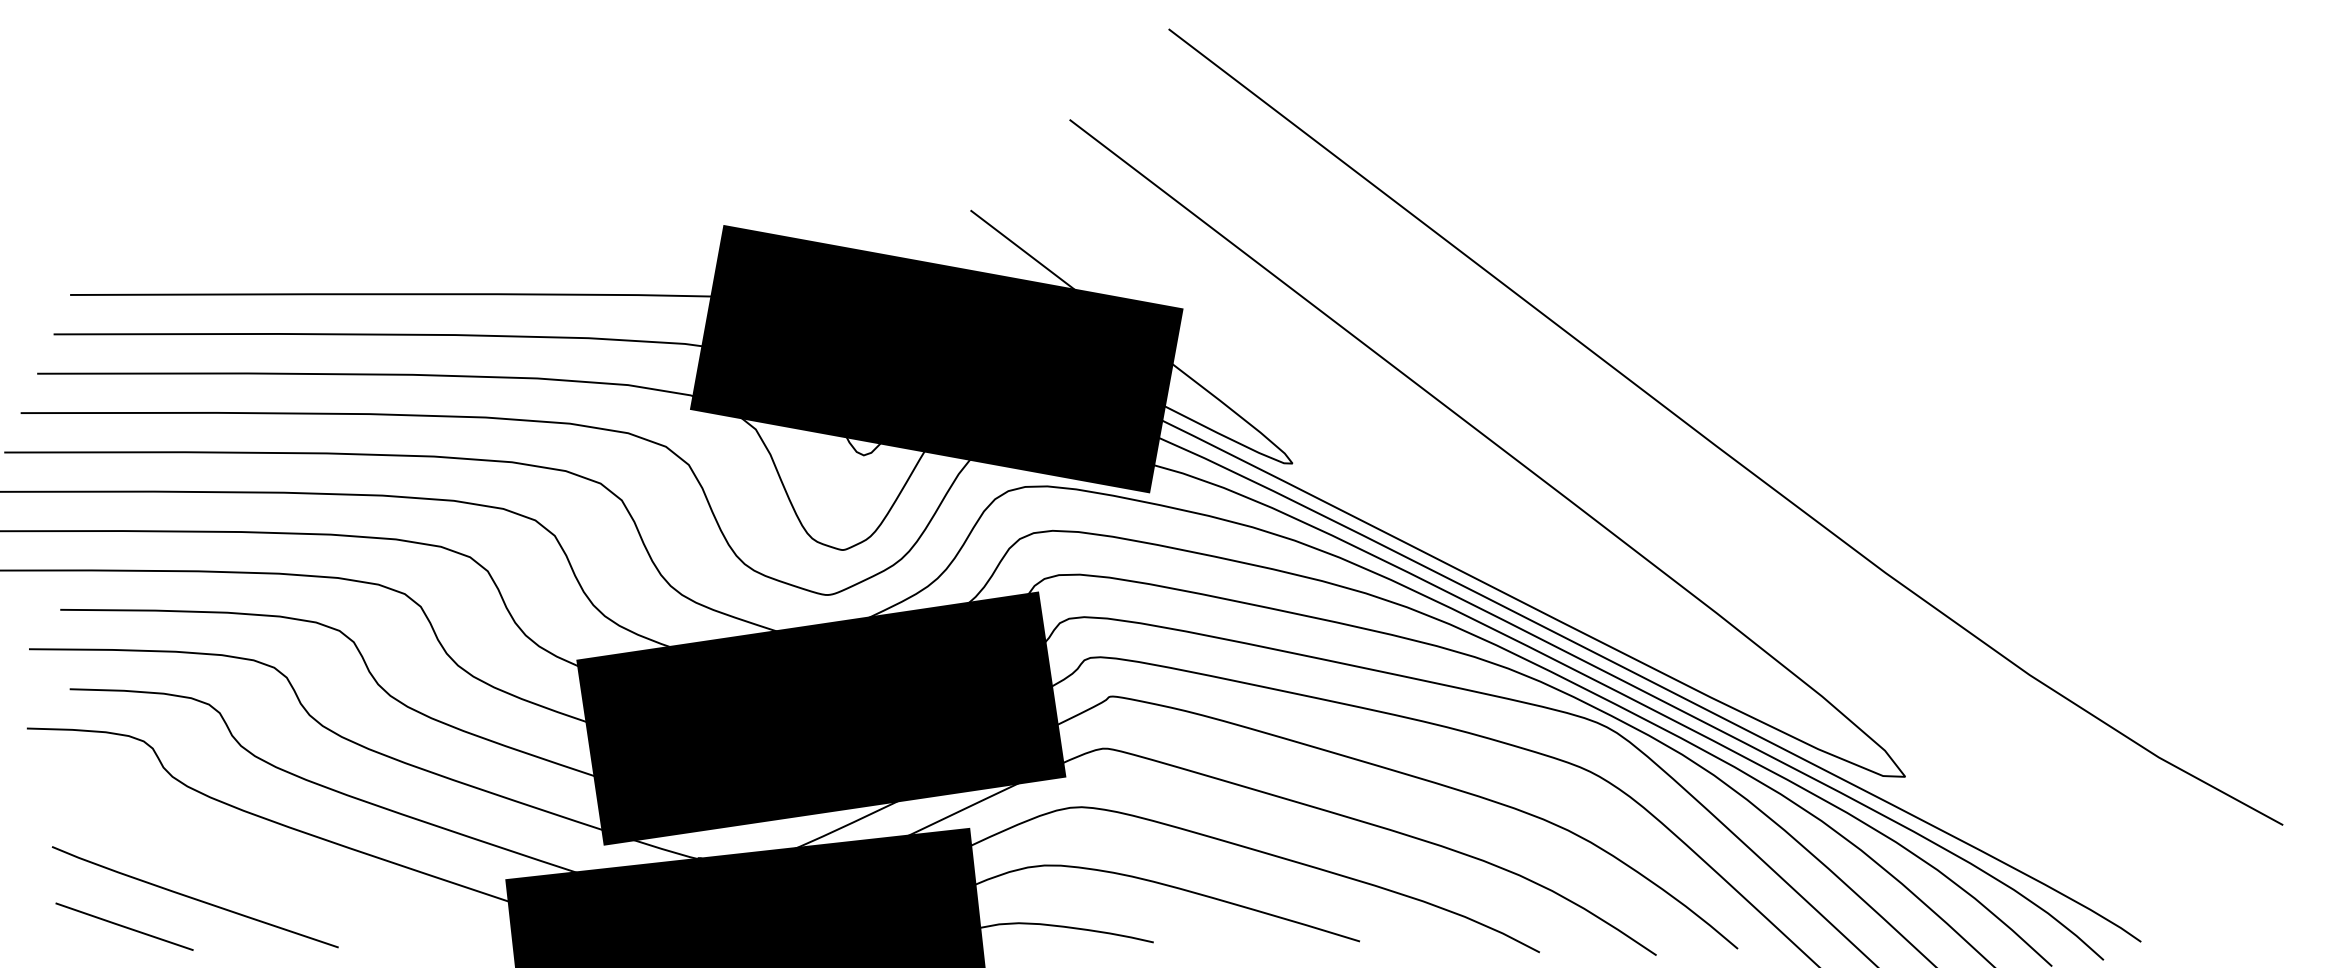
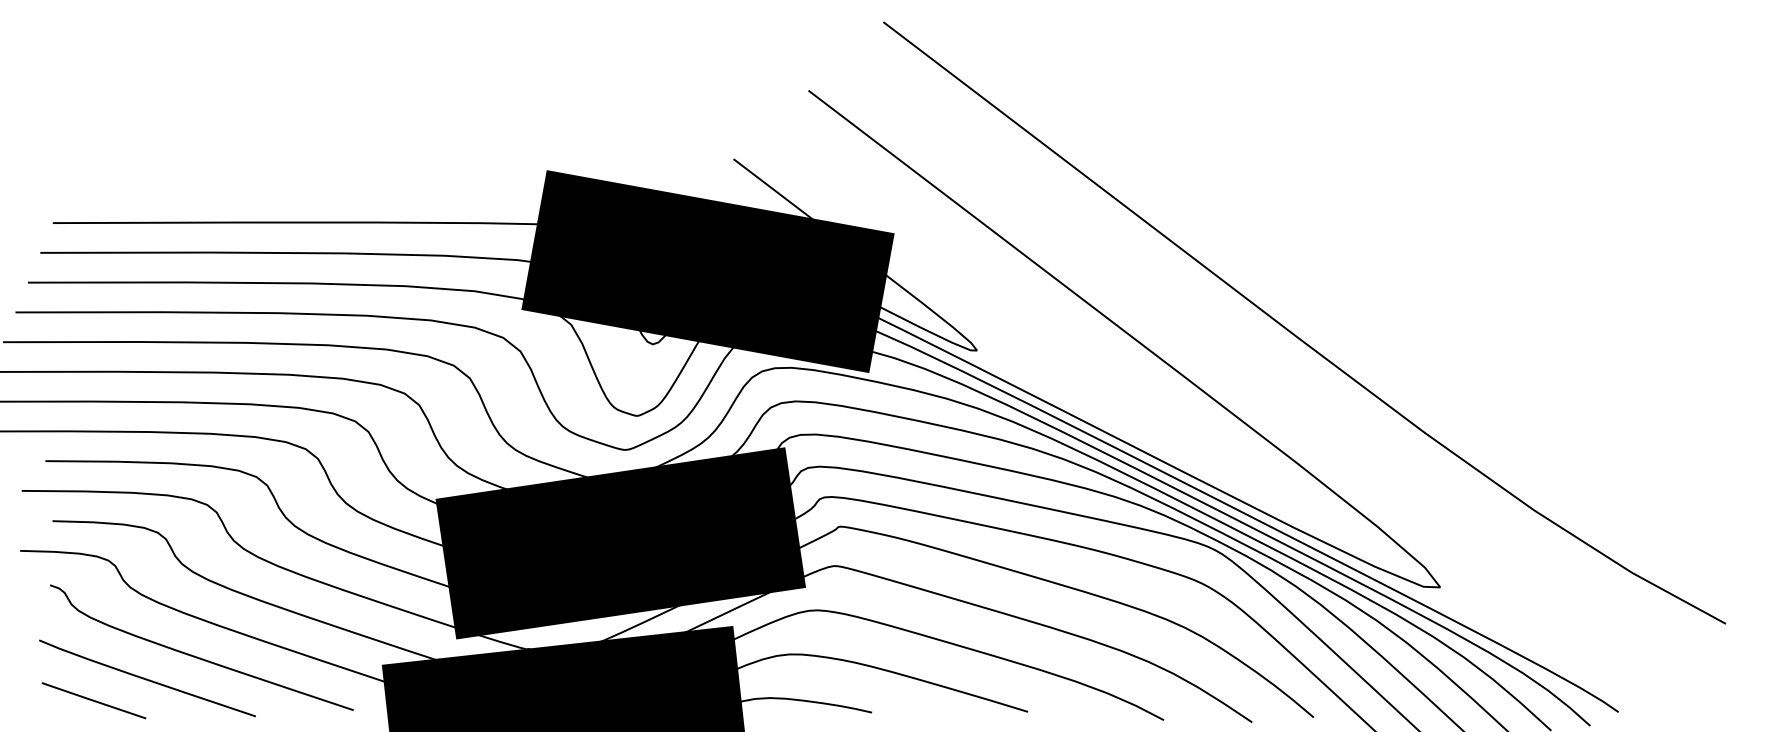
curve: (261, 868) -> (197, 656), added

